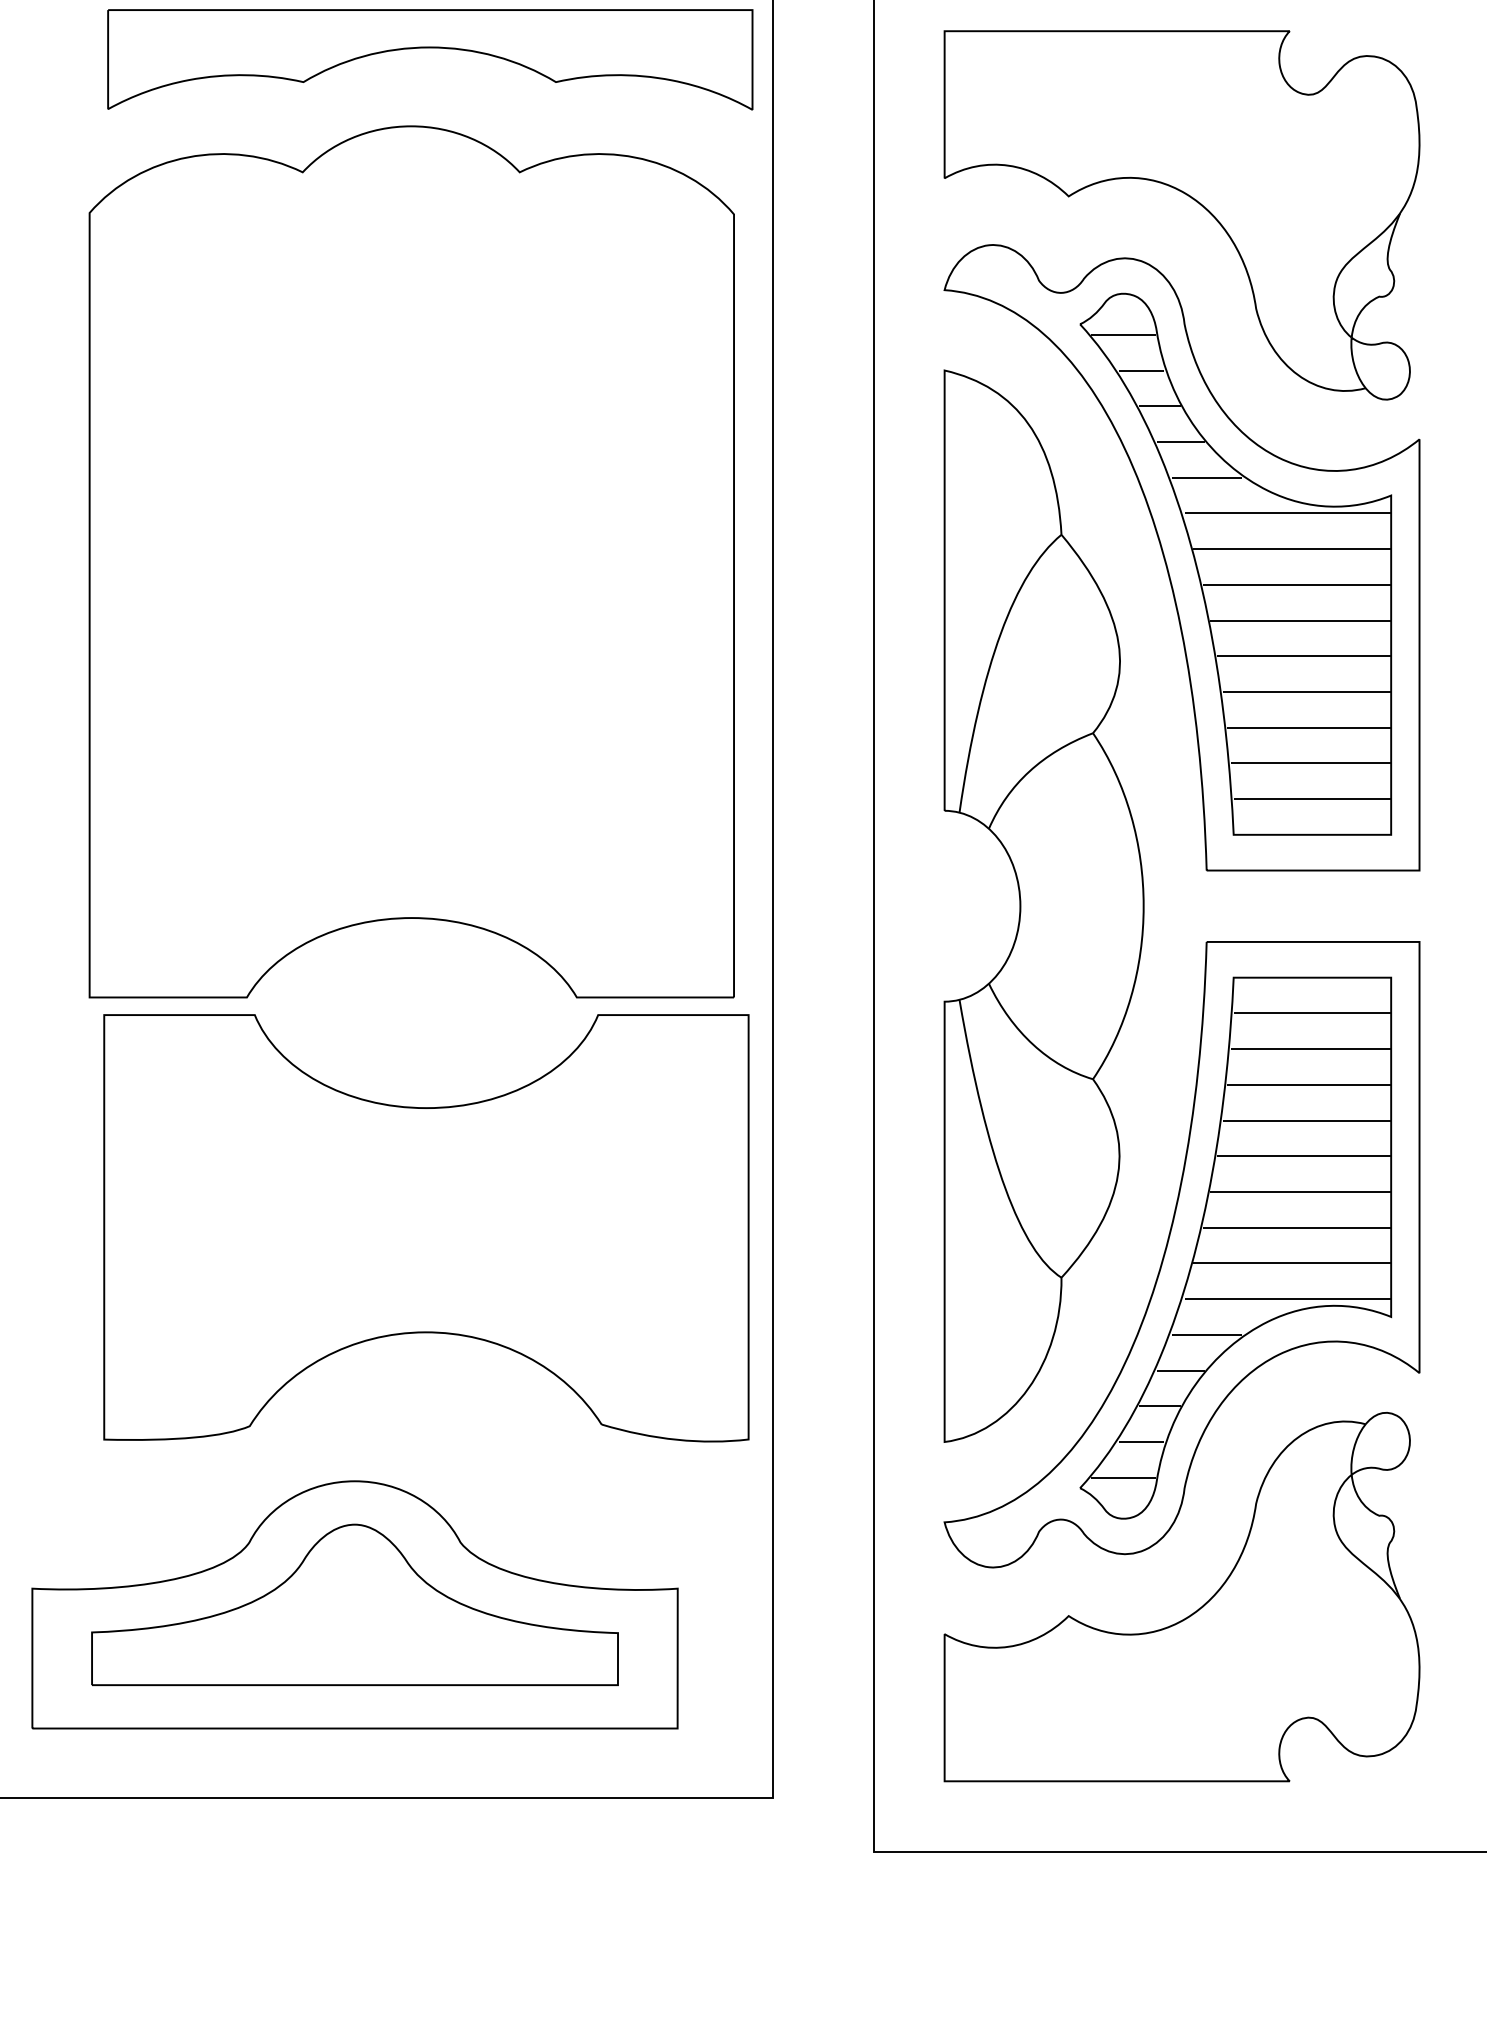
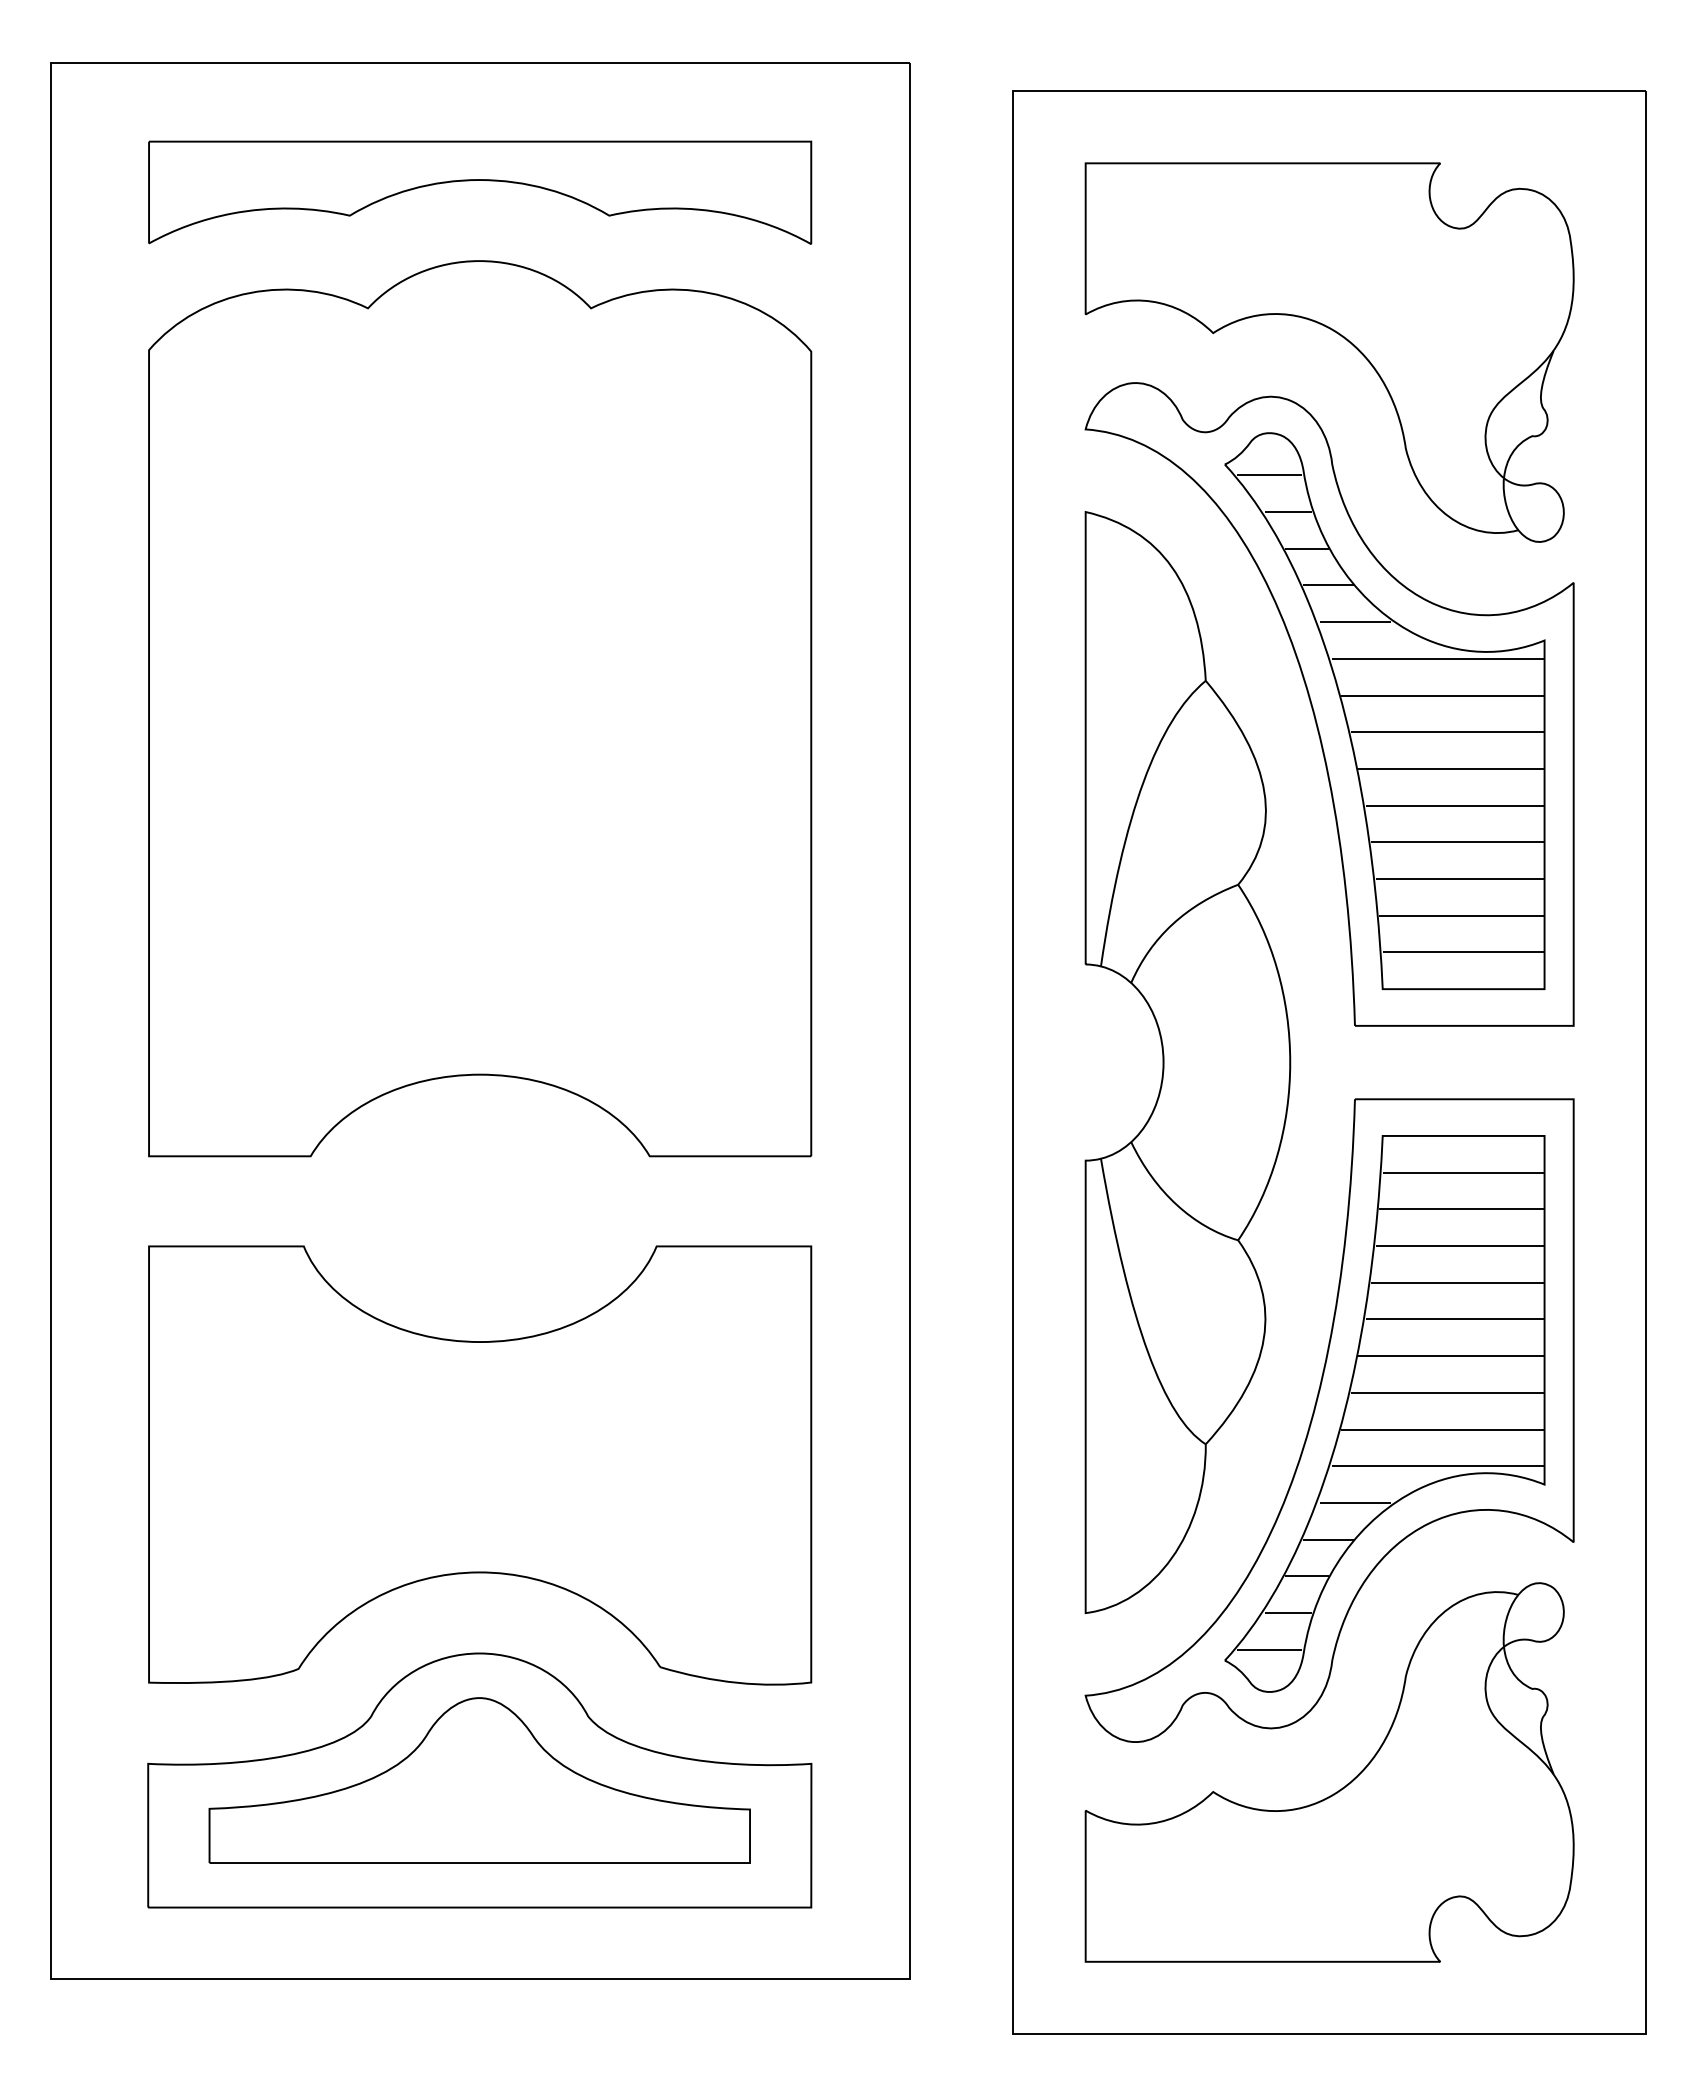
part: (430, 47) -> (480, 180), moved
part: (412, 561) -> (480, 708), moved
part: (426, 1228) -> (480, 1465), moved

